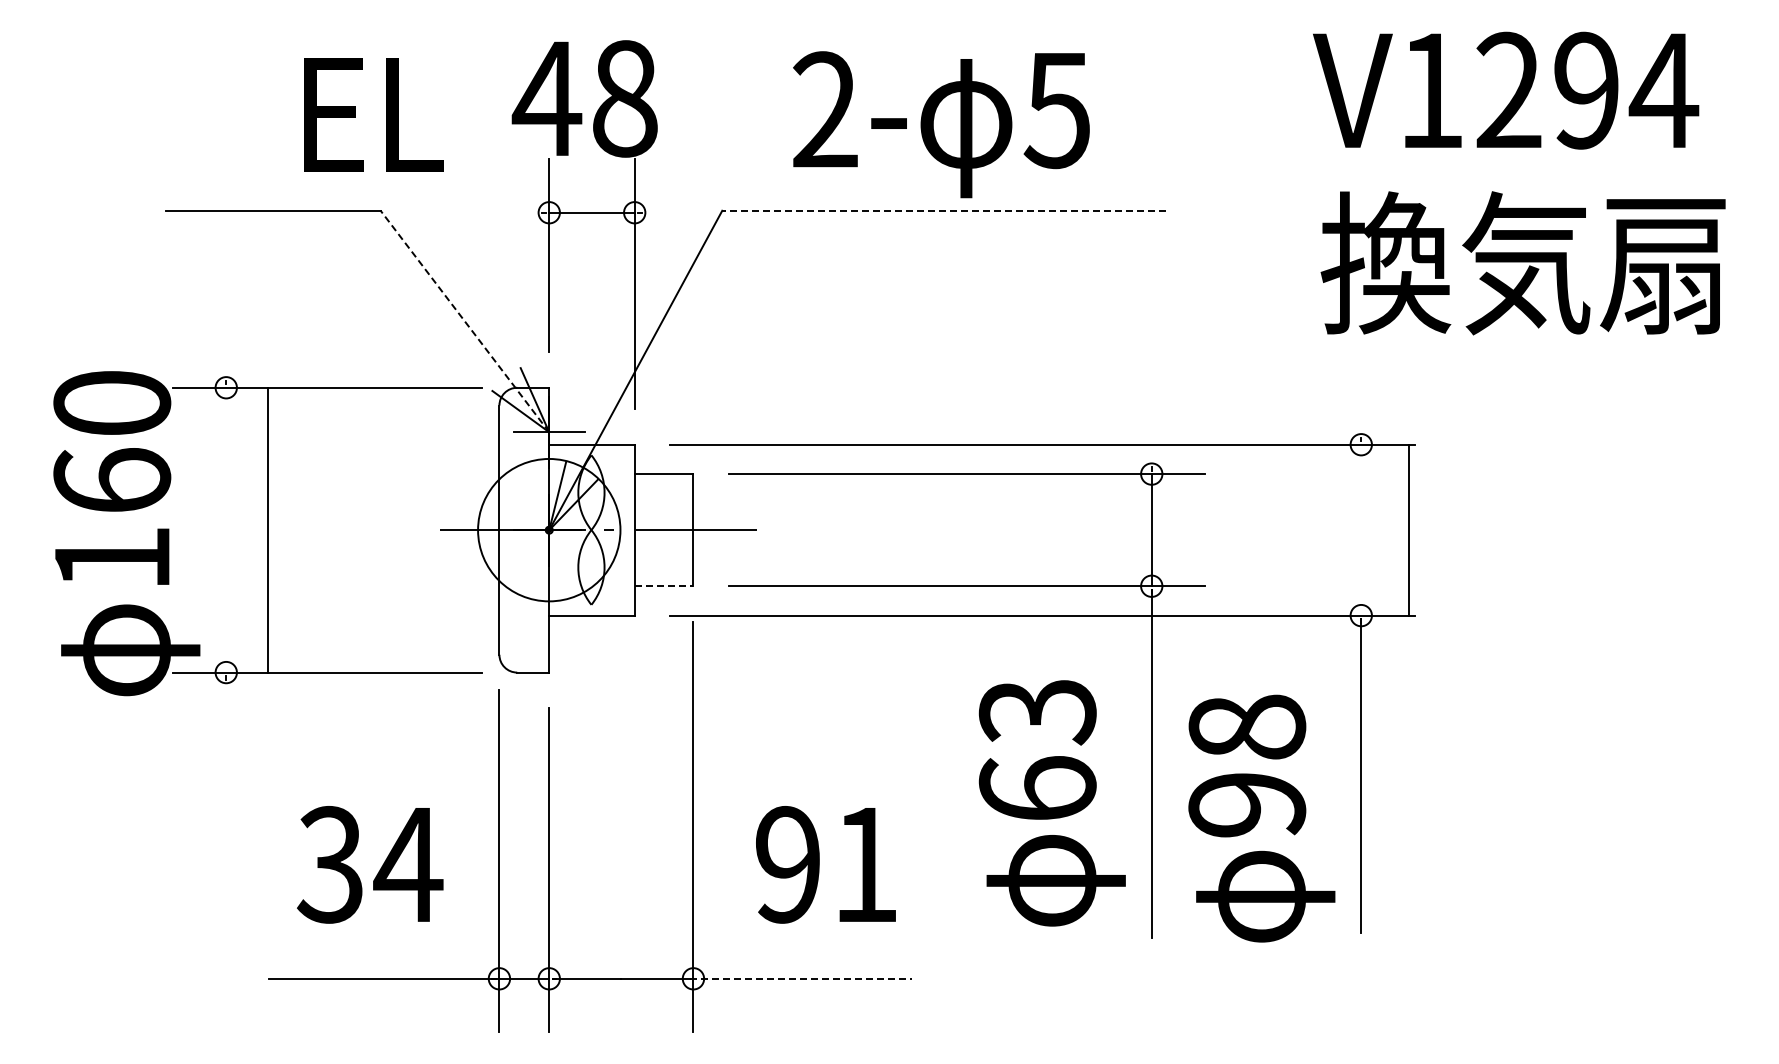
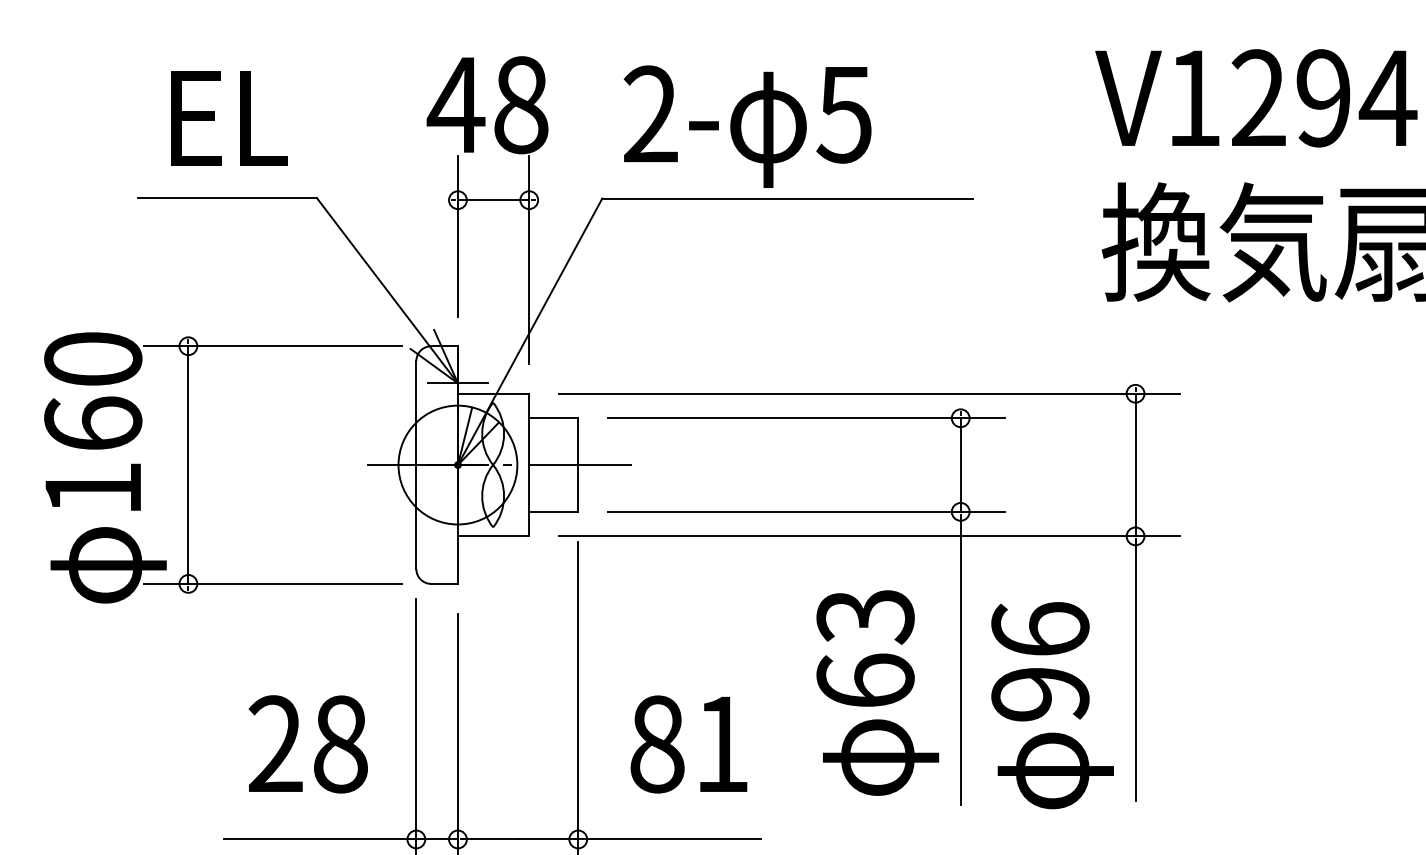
text: (373, 114) -> (229, 118), moved
text: (941, 124) -> (747, 126), moved
line: (943, 210) -> (786, 198), dashed -> solid
line: (464, 321) -> (387, 290), dashed -> solid
line: (268, 529) -> (188, 464), moved
line: (1409, 529) -> (1135, 464), moved
line: (664, 586) -> (554, 512), dashed -> solid
text: (1247, 726) -> (1040, 628), 98 -> 96
text: (370, 864) -> (308, 744), 34 -> 28
text: (788, 864) -> (657, 744), 91 -> 81
line: (801, 978) -> (668, 839), dashed -> solid

